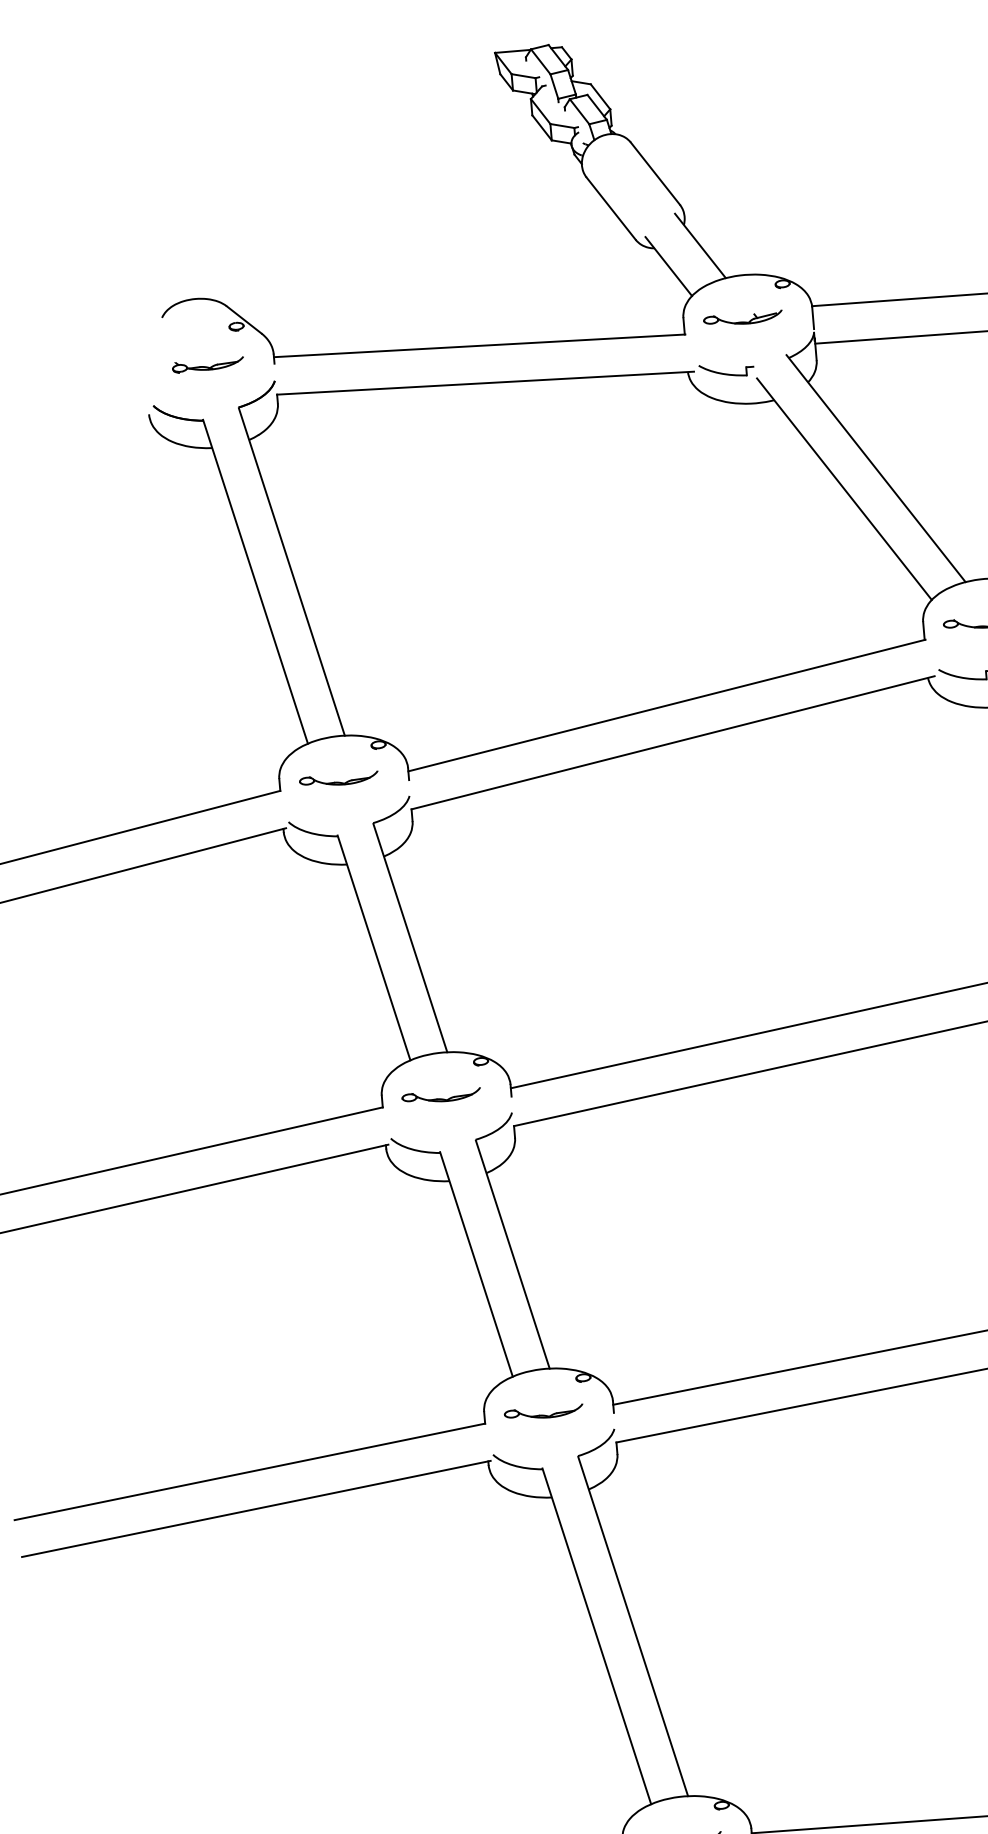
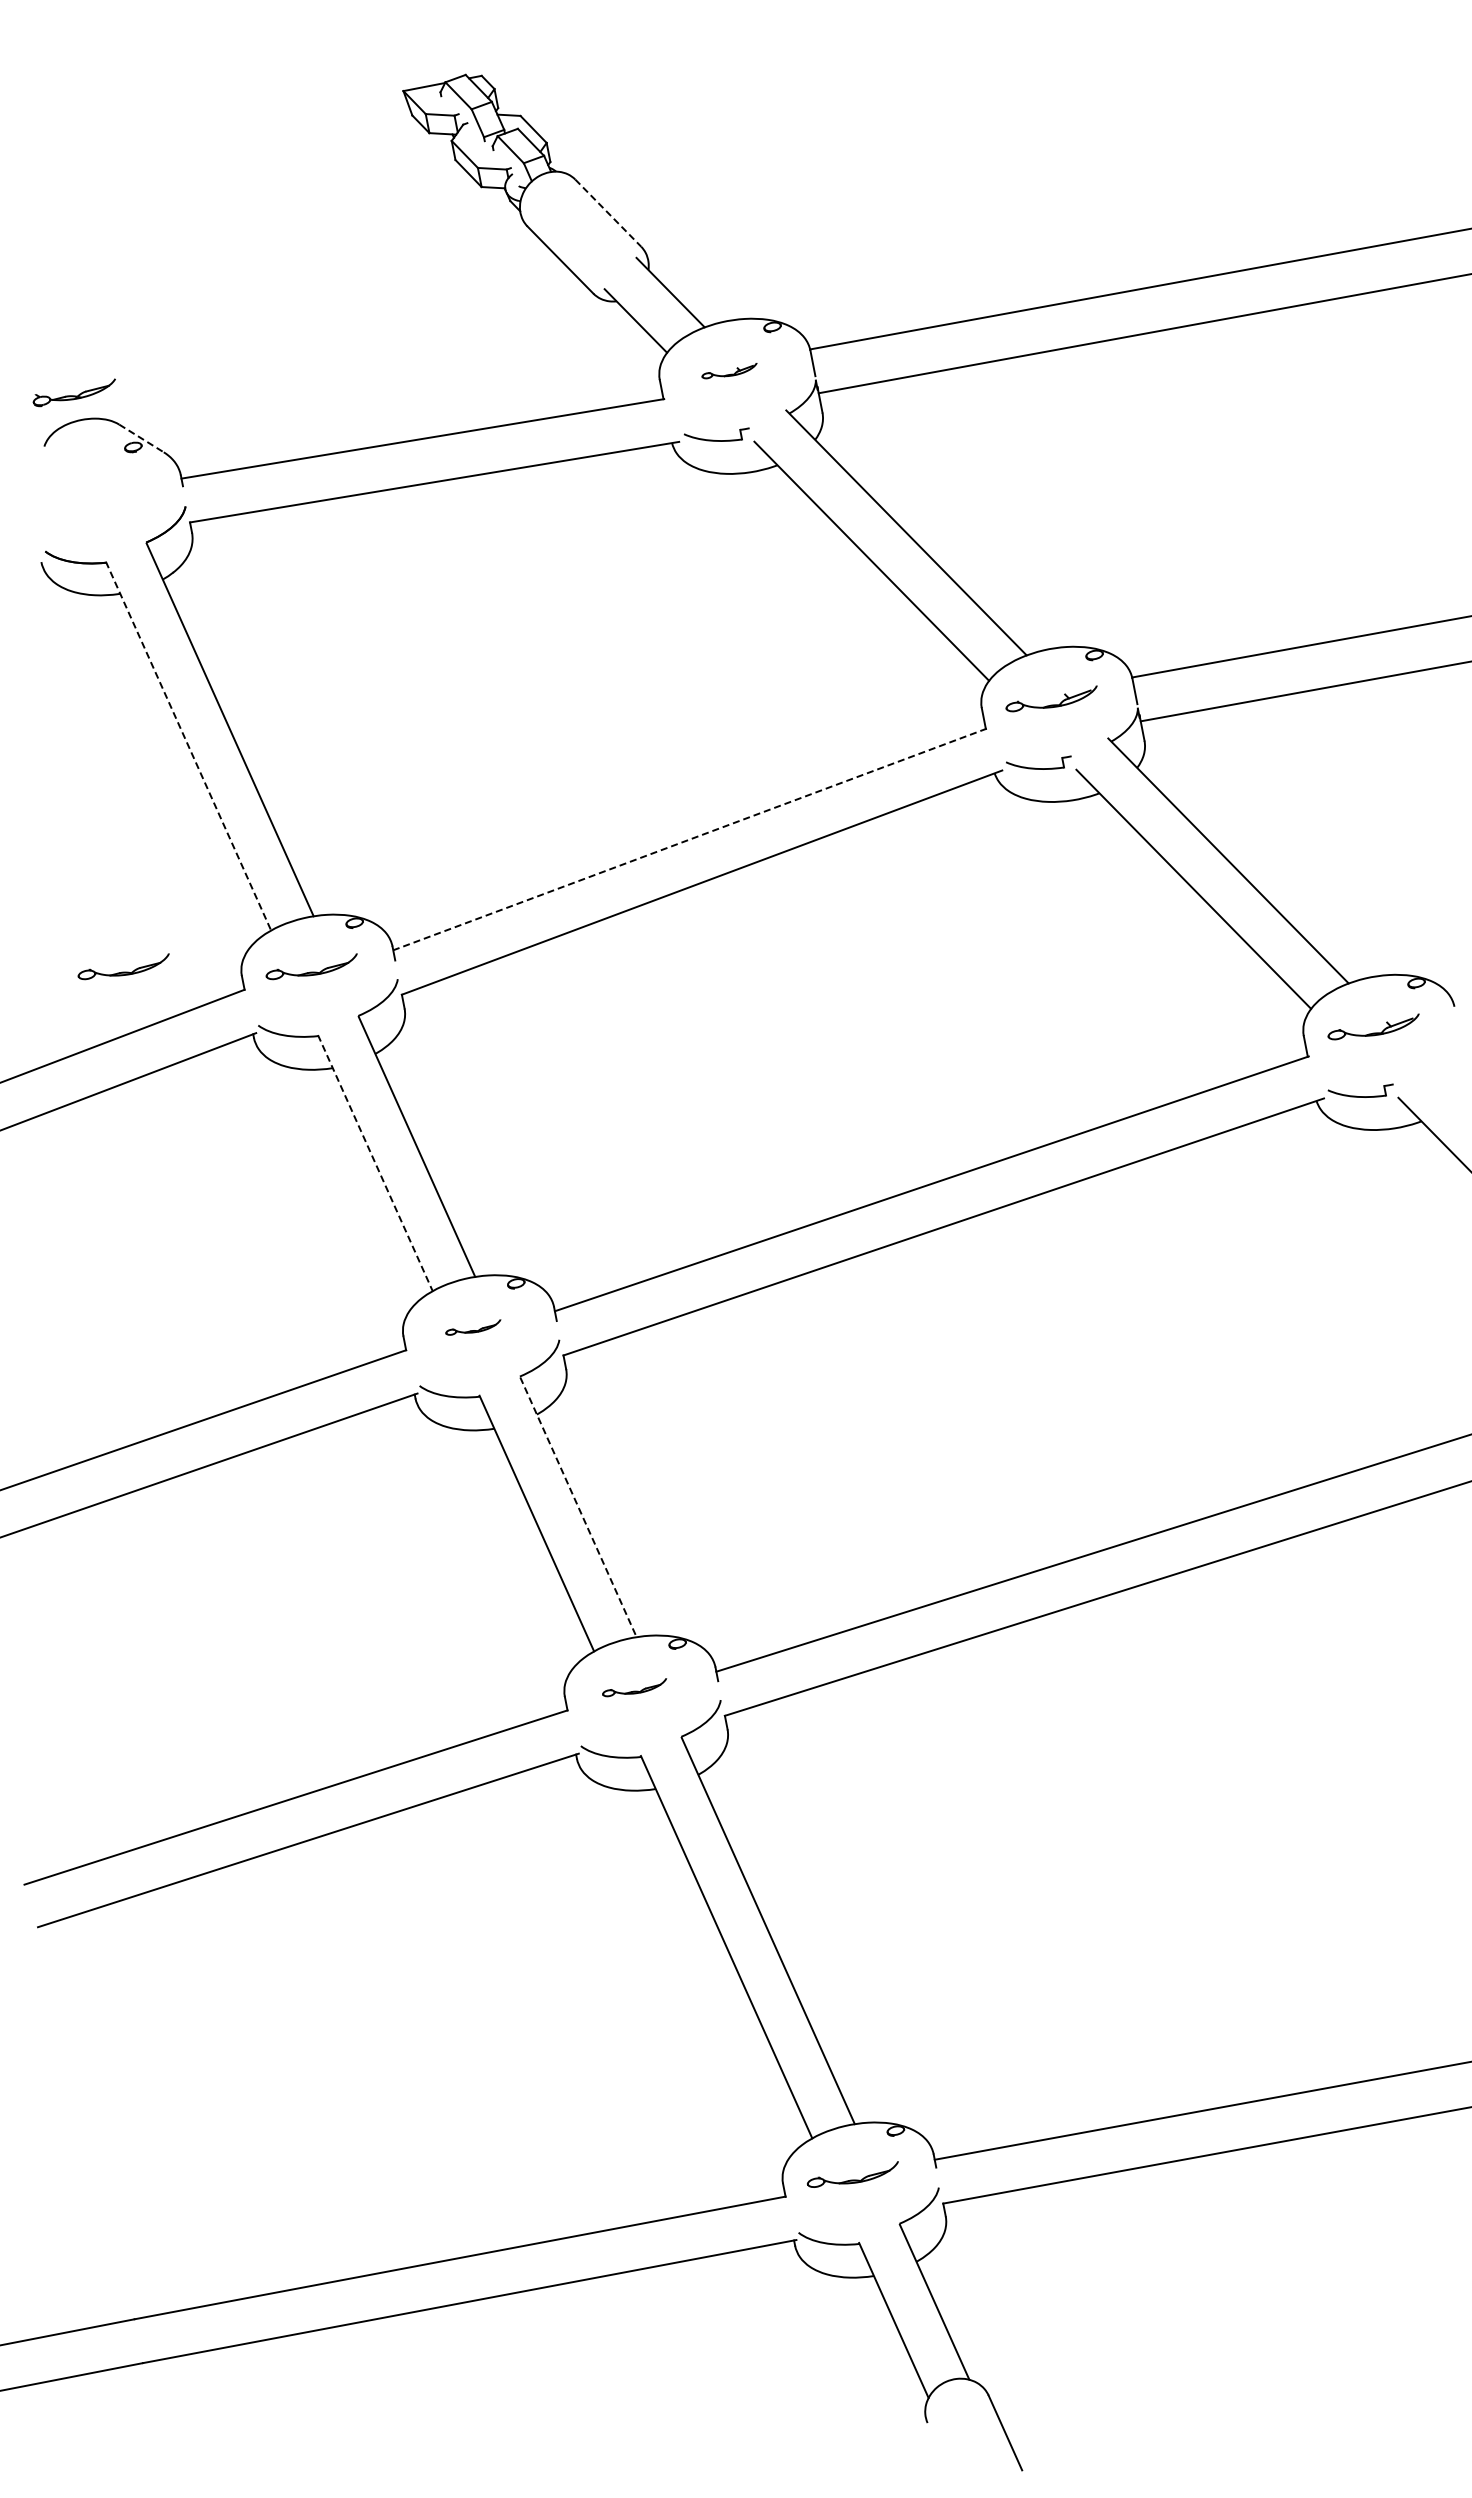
line: (655, 174) -> (608, 213), solid -> dashed
part: (742, 316) -> (729, 370), size x0.6
line: (244, 319) -> (141, 438), solid -> dashed
part: (207, 364) -> (73, 392), moved
line: (255, 582) -> (188, 746), solid -> dashed
line: (667, 705) -> (690, 839), solid -> dashed
part: (181, 760) -> (123, 966), added
line: (374, 948) -> (375, 1163), solid -> dashed
part: (441, 1094) -> (473, 1327), size x0.6
line: (512, 1254) -> (578, 1507), solid -> dashed
part: (543, 1410) -> (634, 1687), size x0.7

